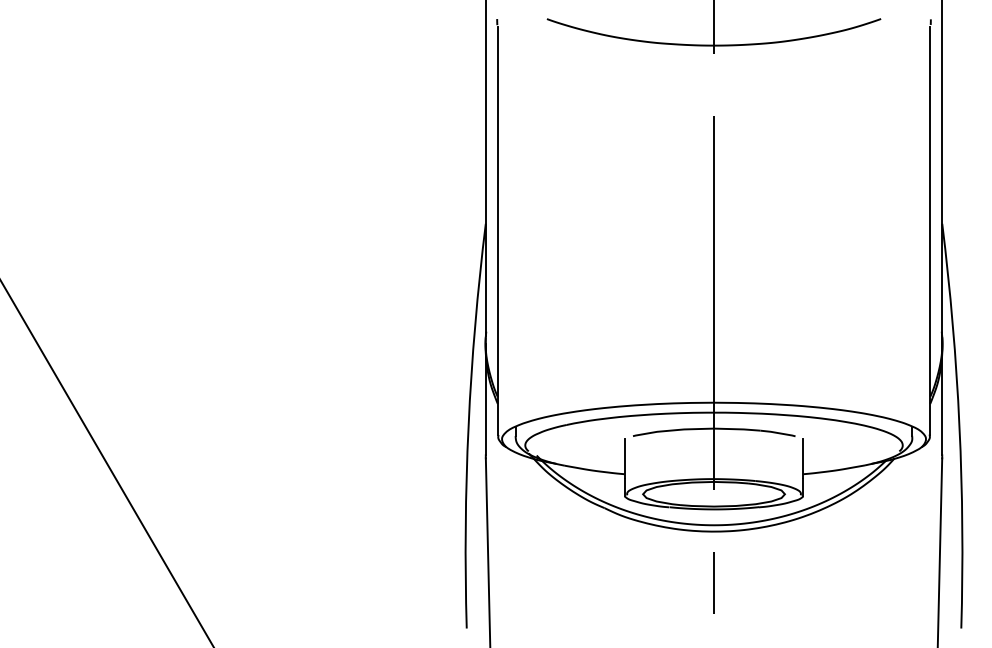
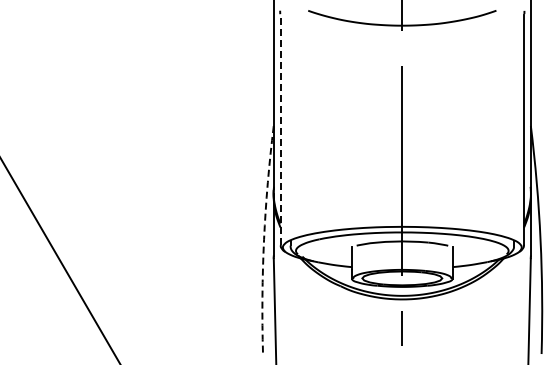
line: (497, 229) -> (280, 129), solid -> dashed
arc: (469, 425) -> (264, 239), solid -> dashed

